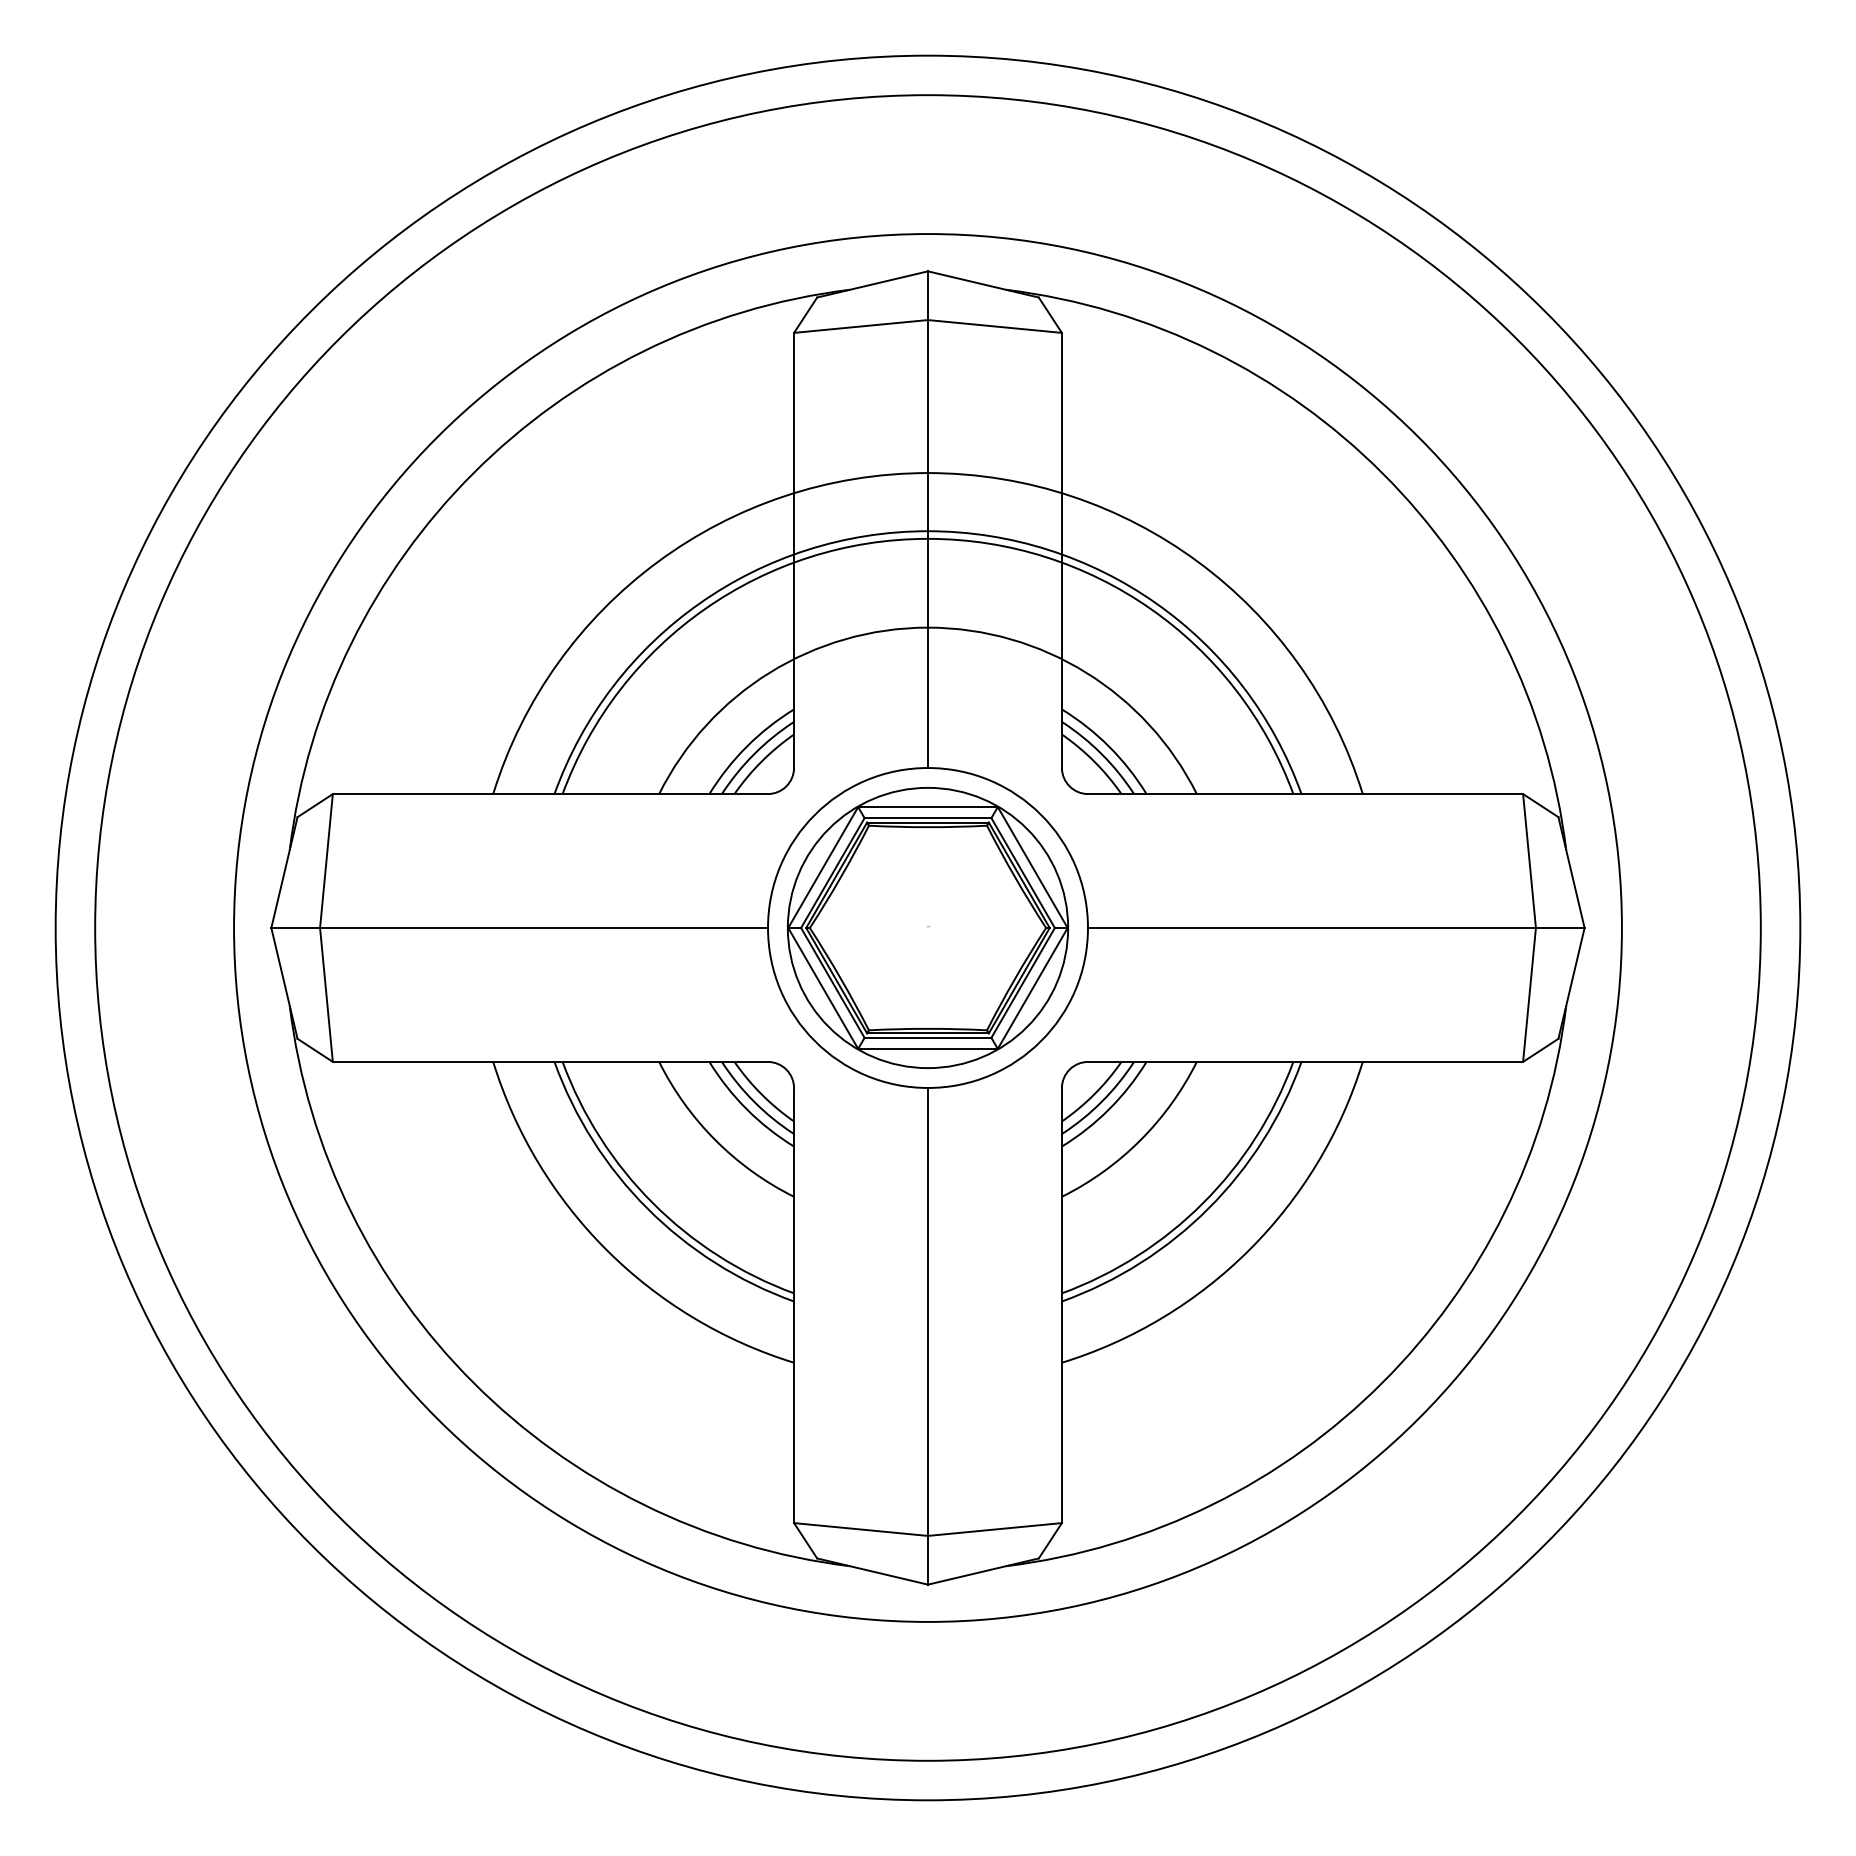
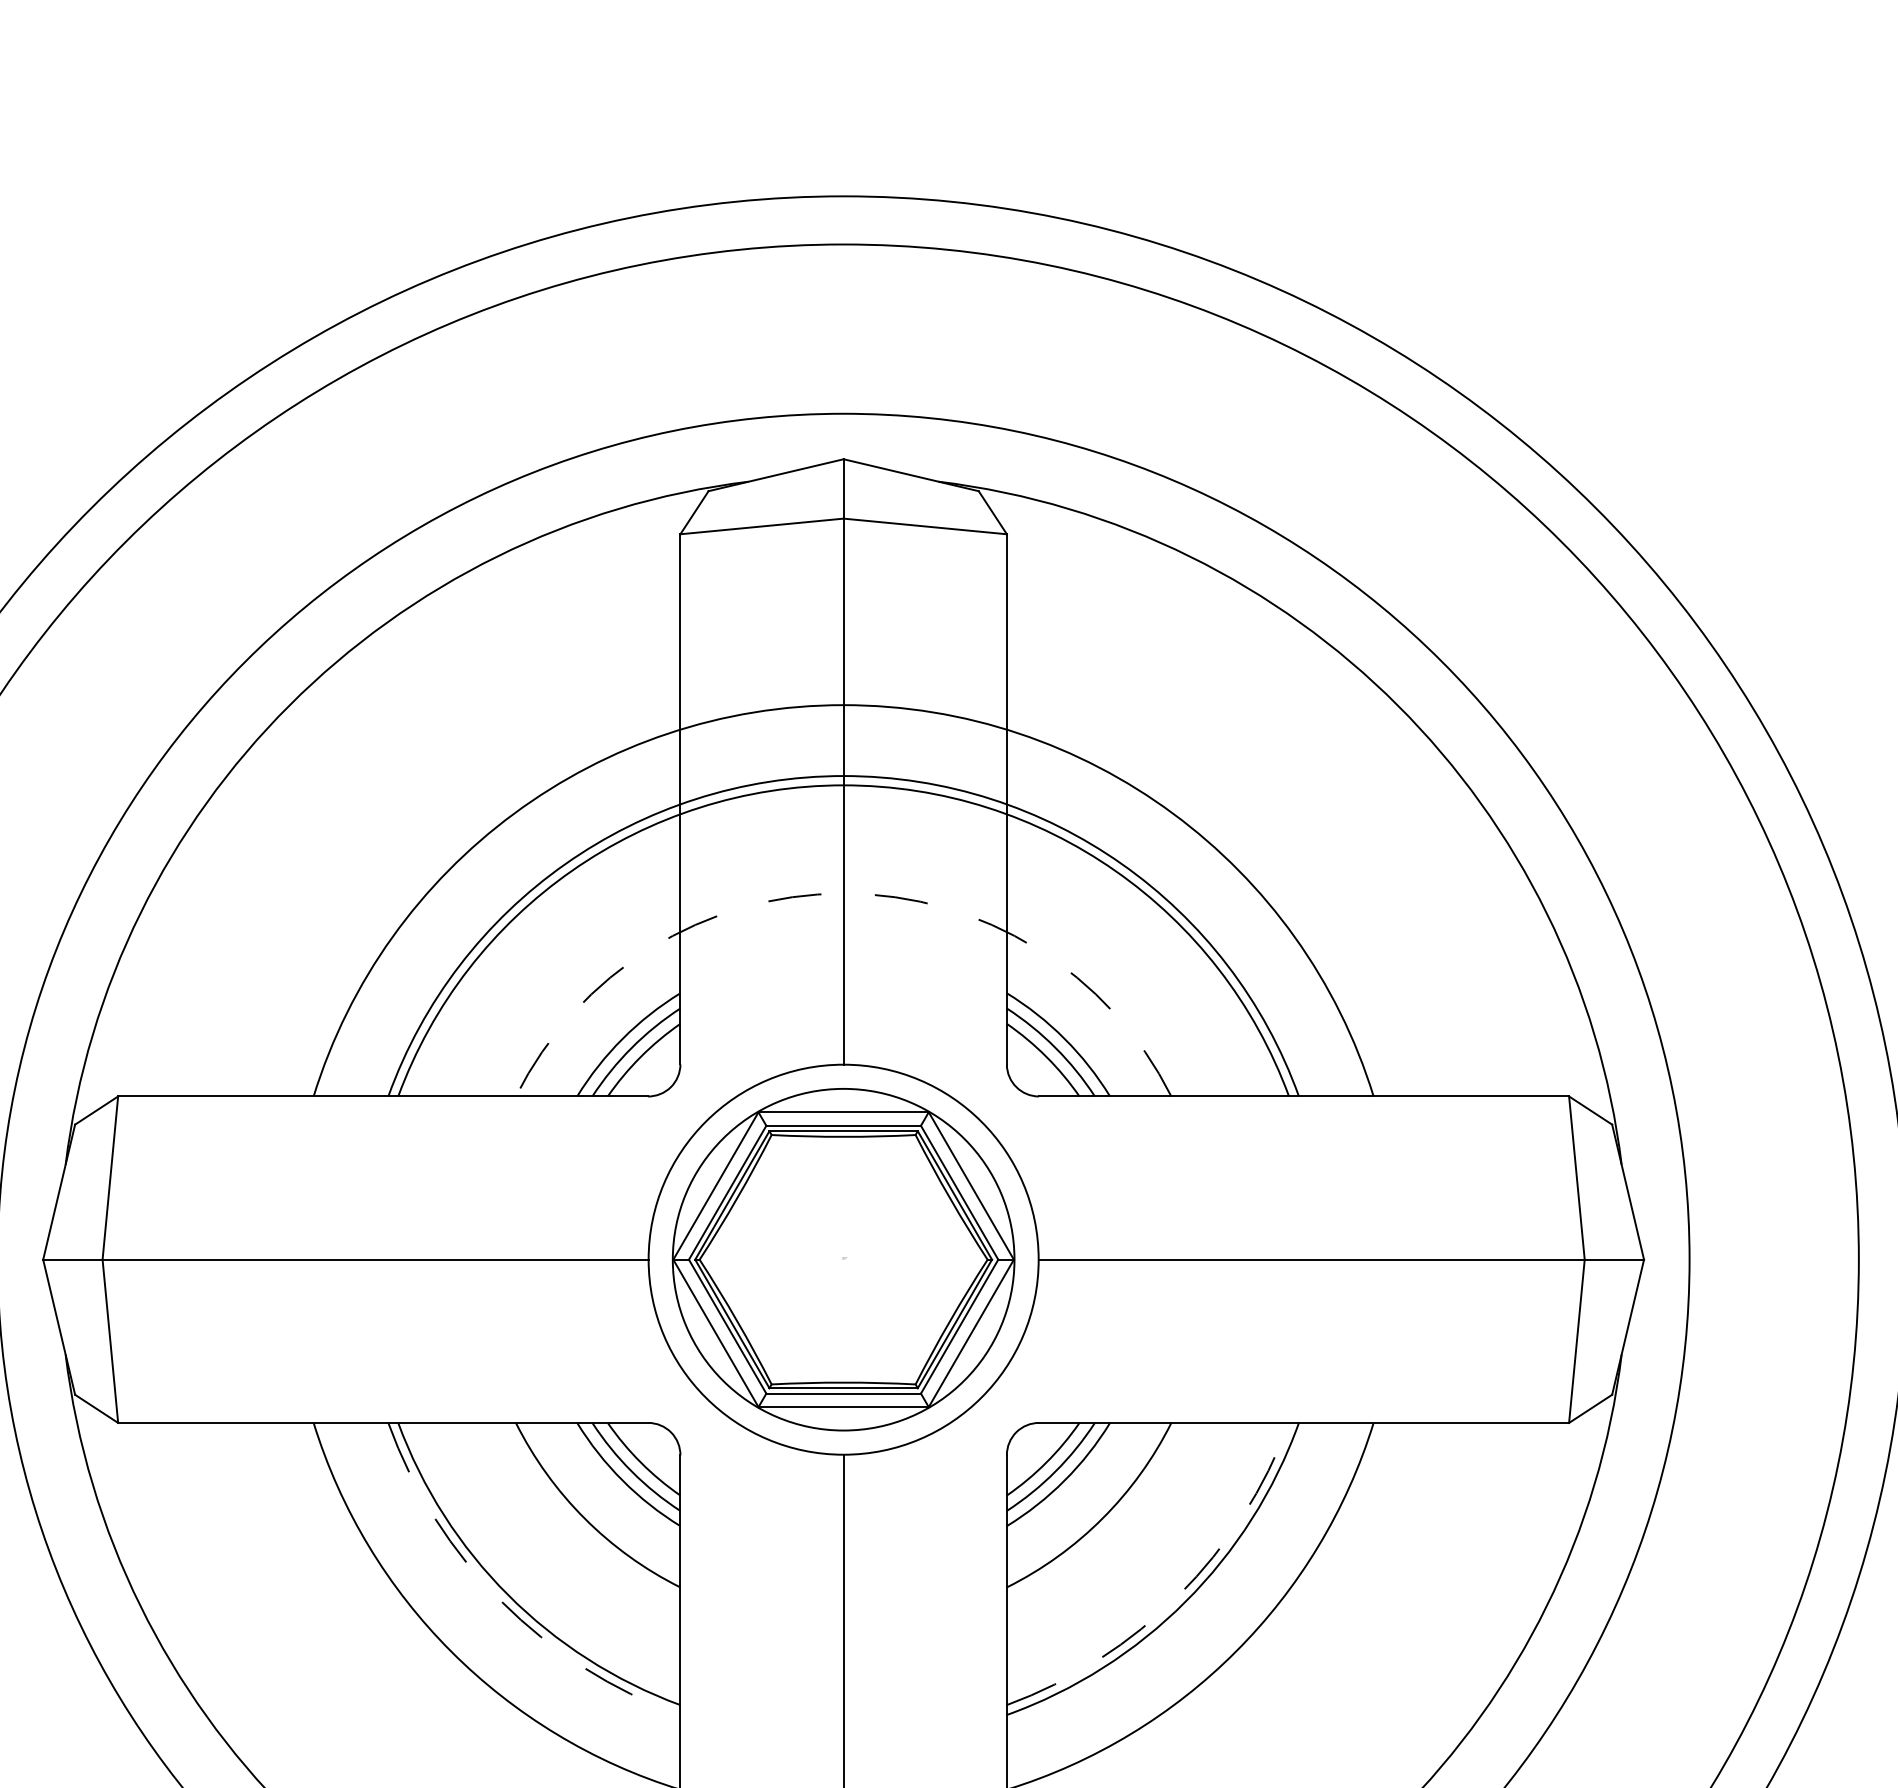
arc: (928, 627) -> (844, 893), solid -> dashed
arc: (1203, 1203) -> (1179, 1595), solid -> dashed
arc: (647, 1208) -> (501, 1601), solid -> dashed

